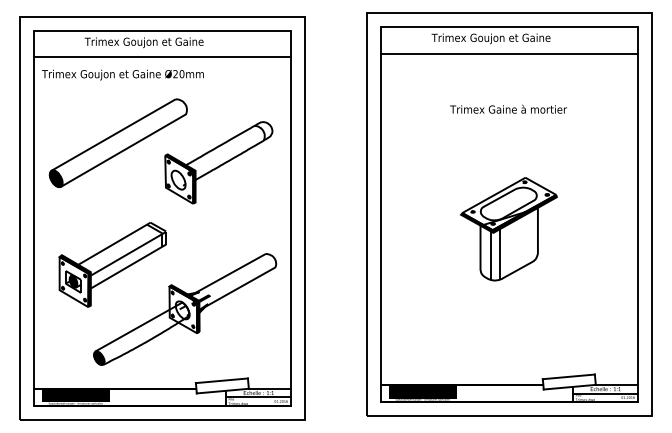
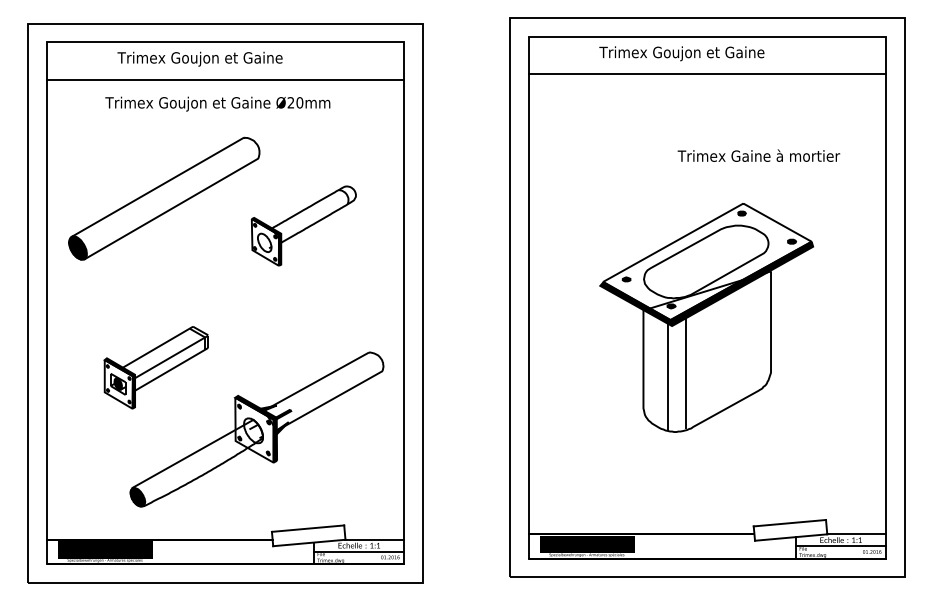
text: (122, 74) -> (217, 103), moved
text: (508, 108) -> (758, 154), moved
part: (218, 162) -> (303, 225), size x0.7
part: (508, 229) -> (706, 318), size x1.6
part: (112, 264) -> (156, 367), size x0.7

